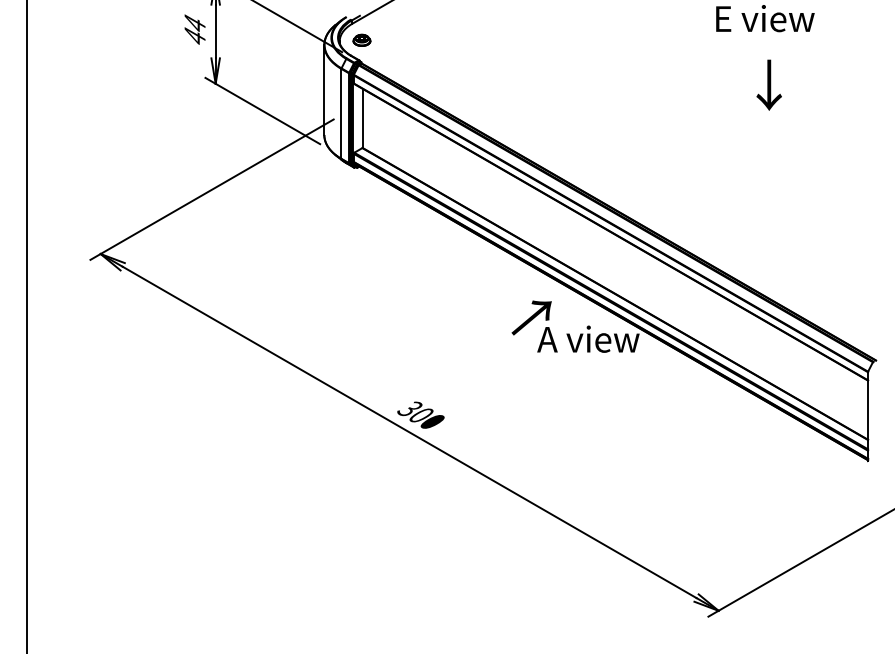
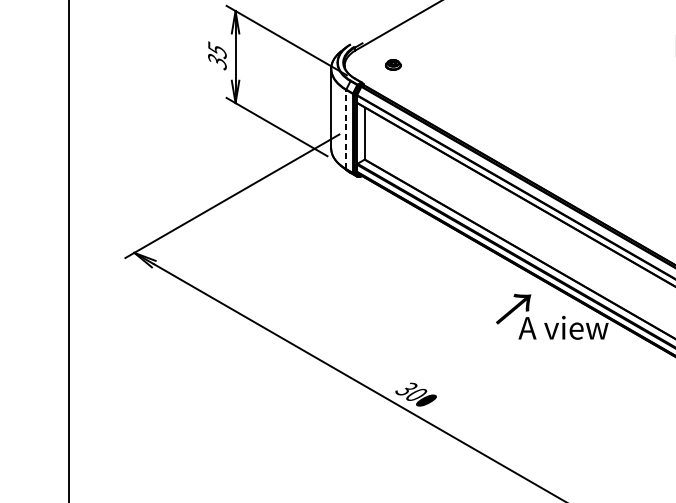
text: (194, 29) -> (216, 55), 44 -> 35
part: (361, 39) -> (392, 64), moved
line: (341, 113) -> (346, 129), solid -> dashed

